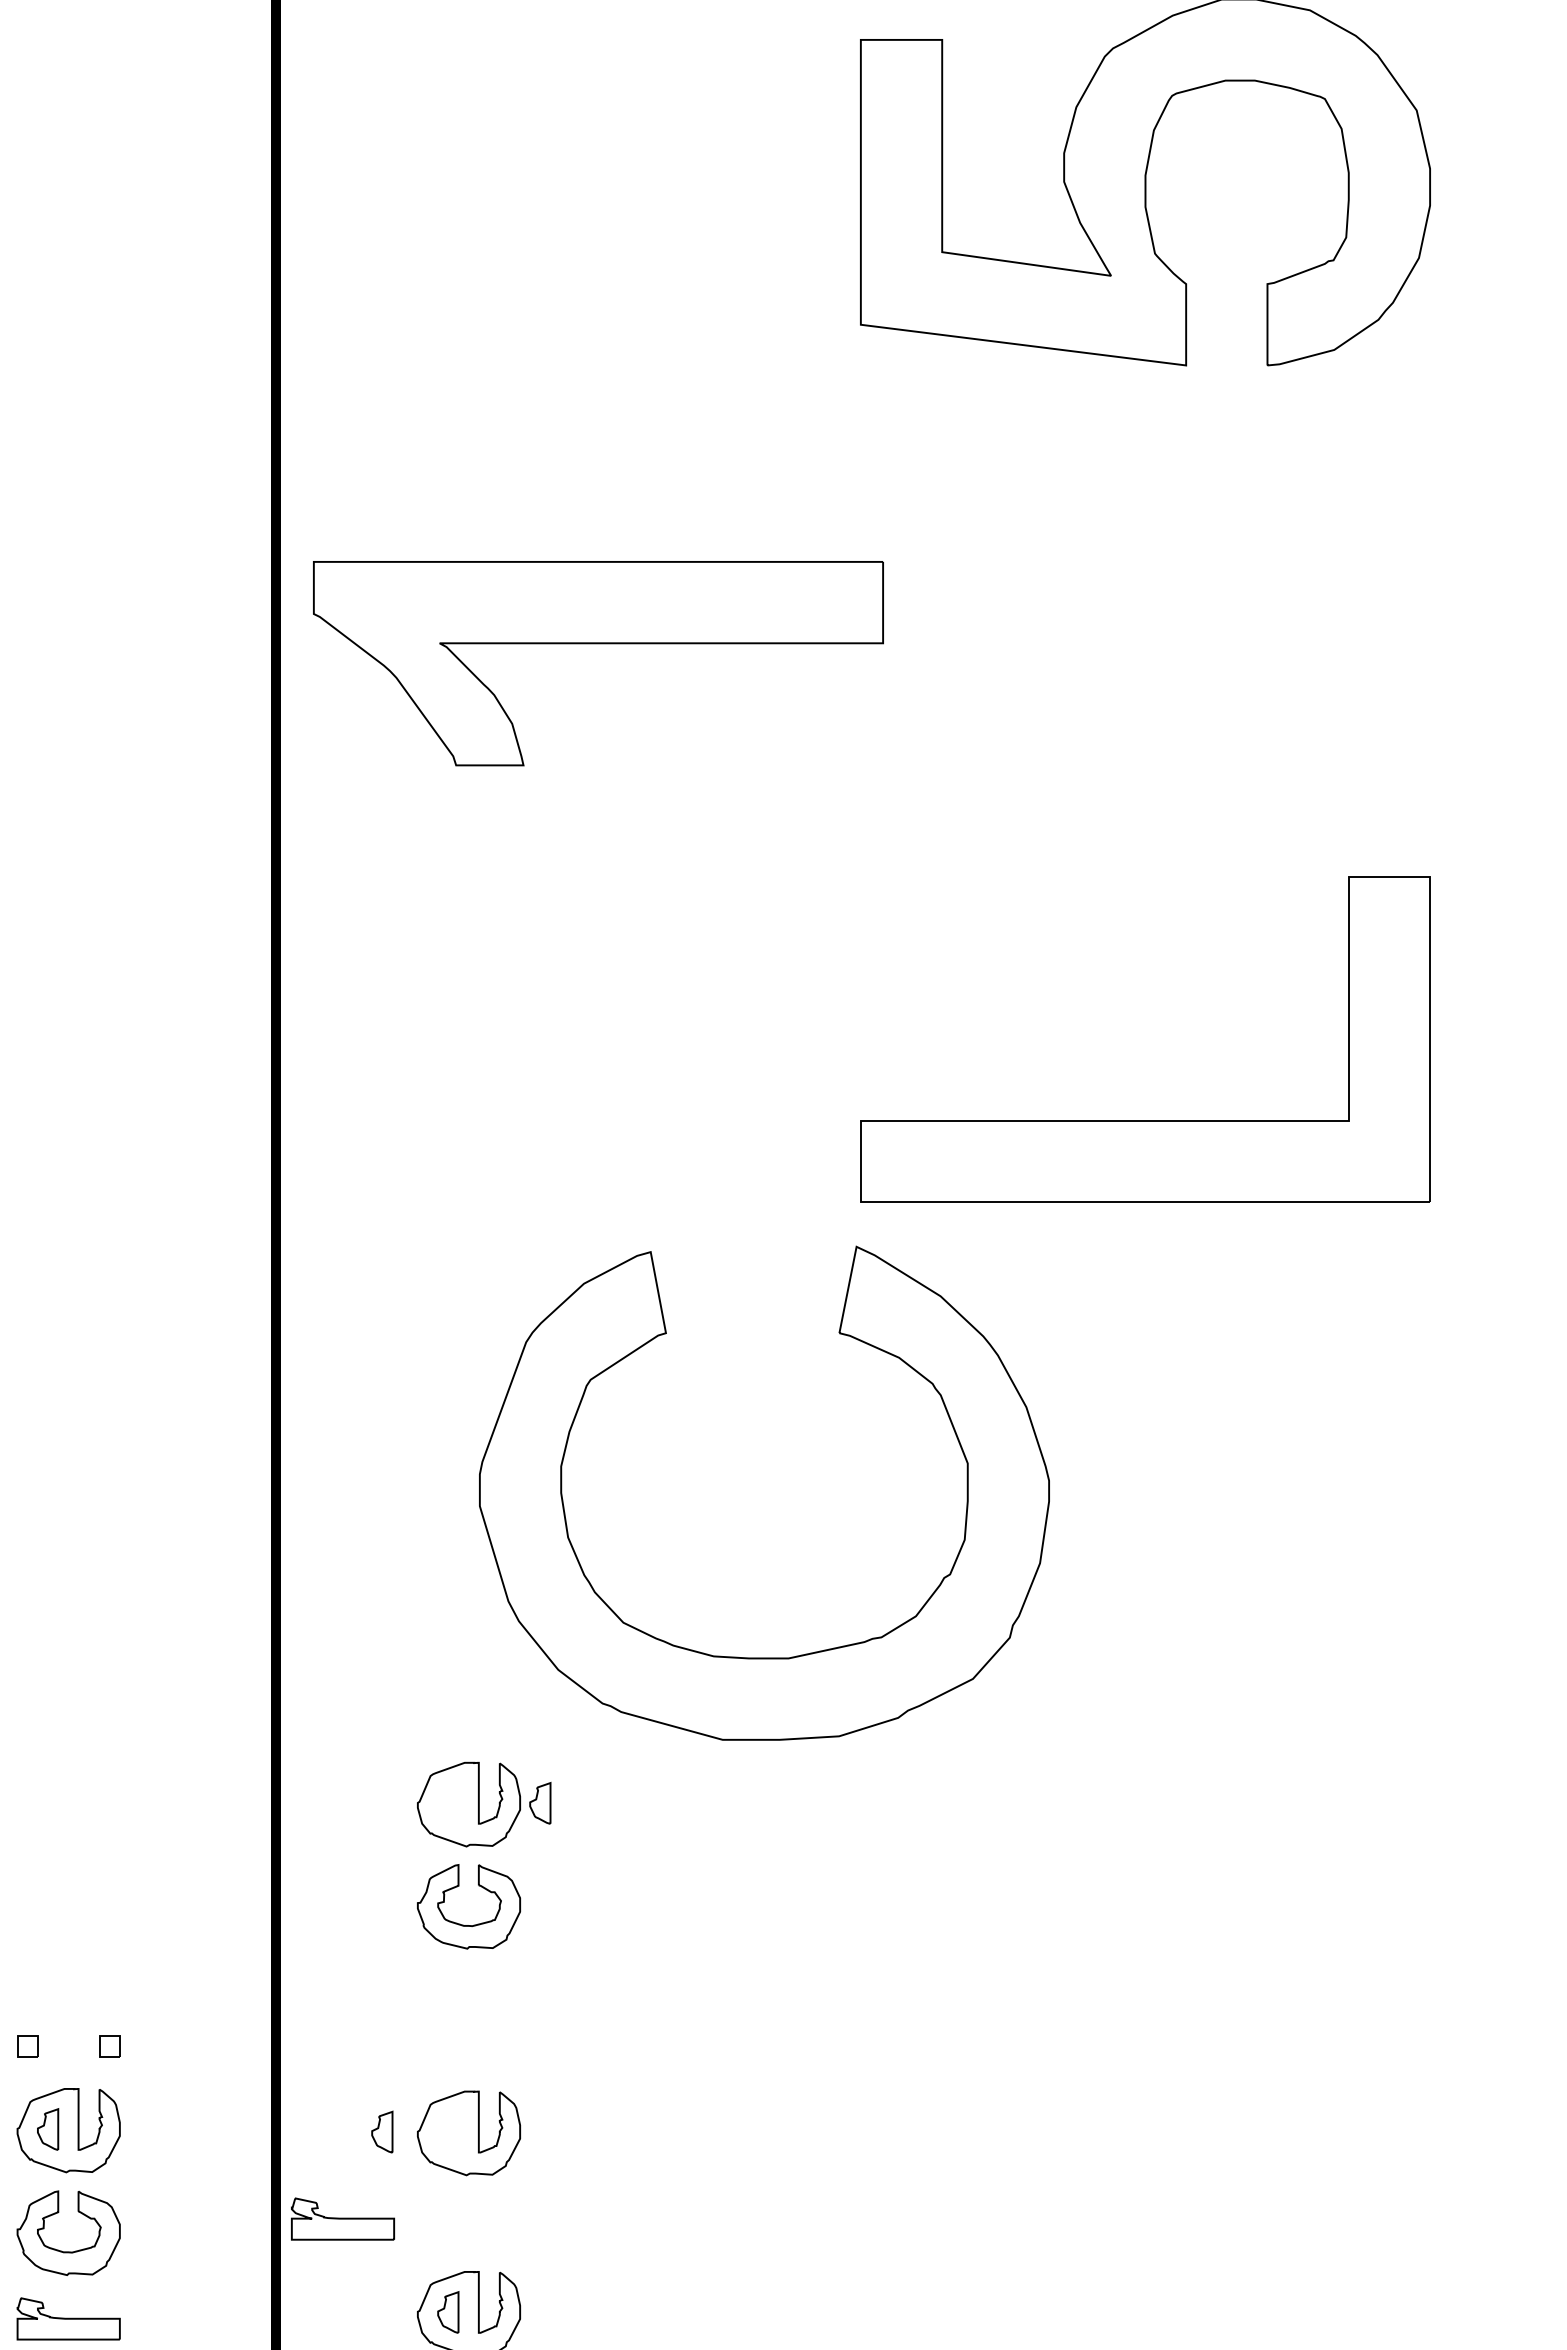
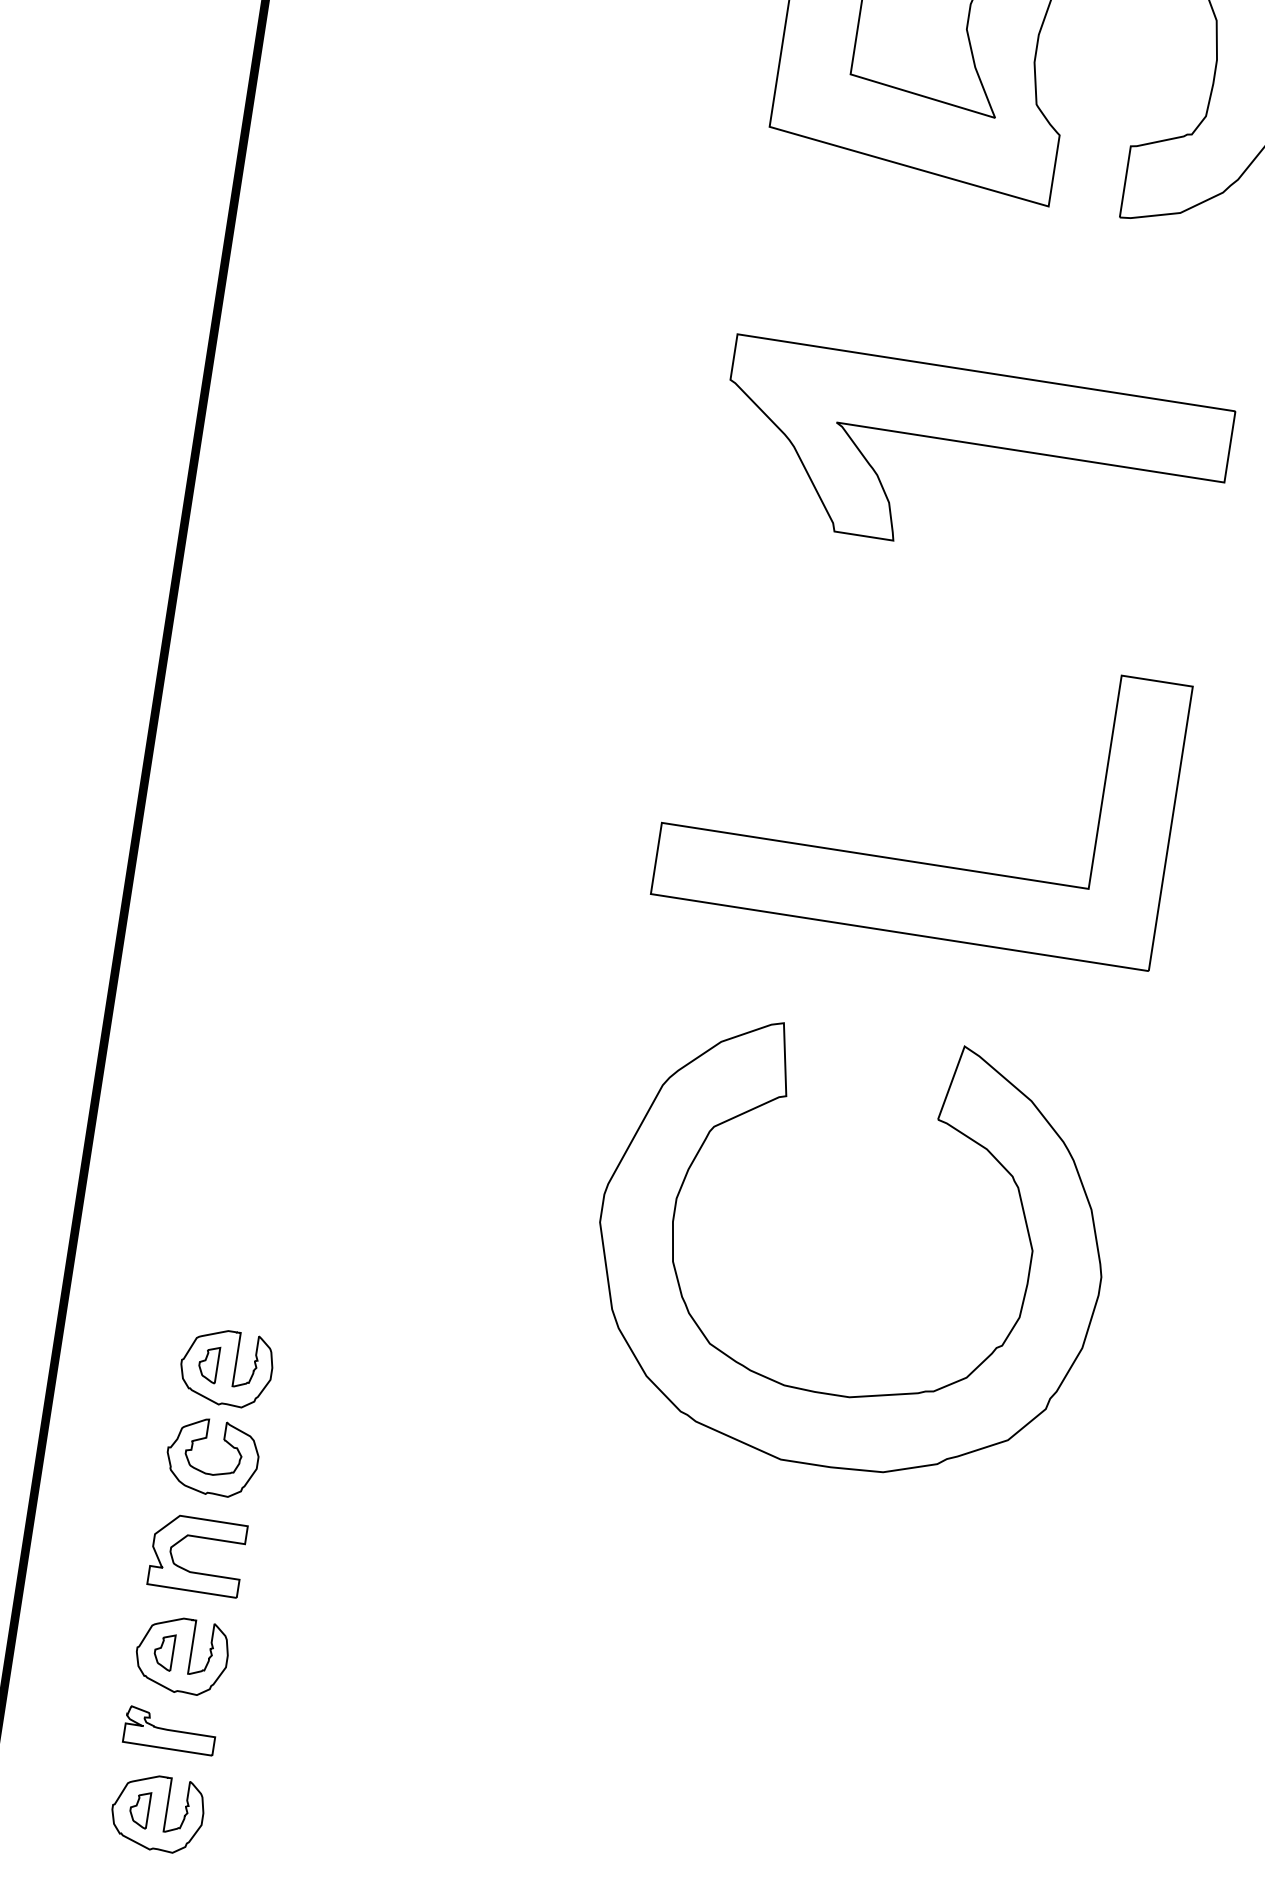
part: (598, 644) -> (975, 445), moved
part: (764, 1657) -> (828, 1393), moved
part: (540, 1803) -> (208, 1364), moved
part: (468, 2037) -> (194, 1571), added
part: (382, 2131) -> (164, 1651), moved
part: (342, 2218) -> (170, 1730), moved

